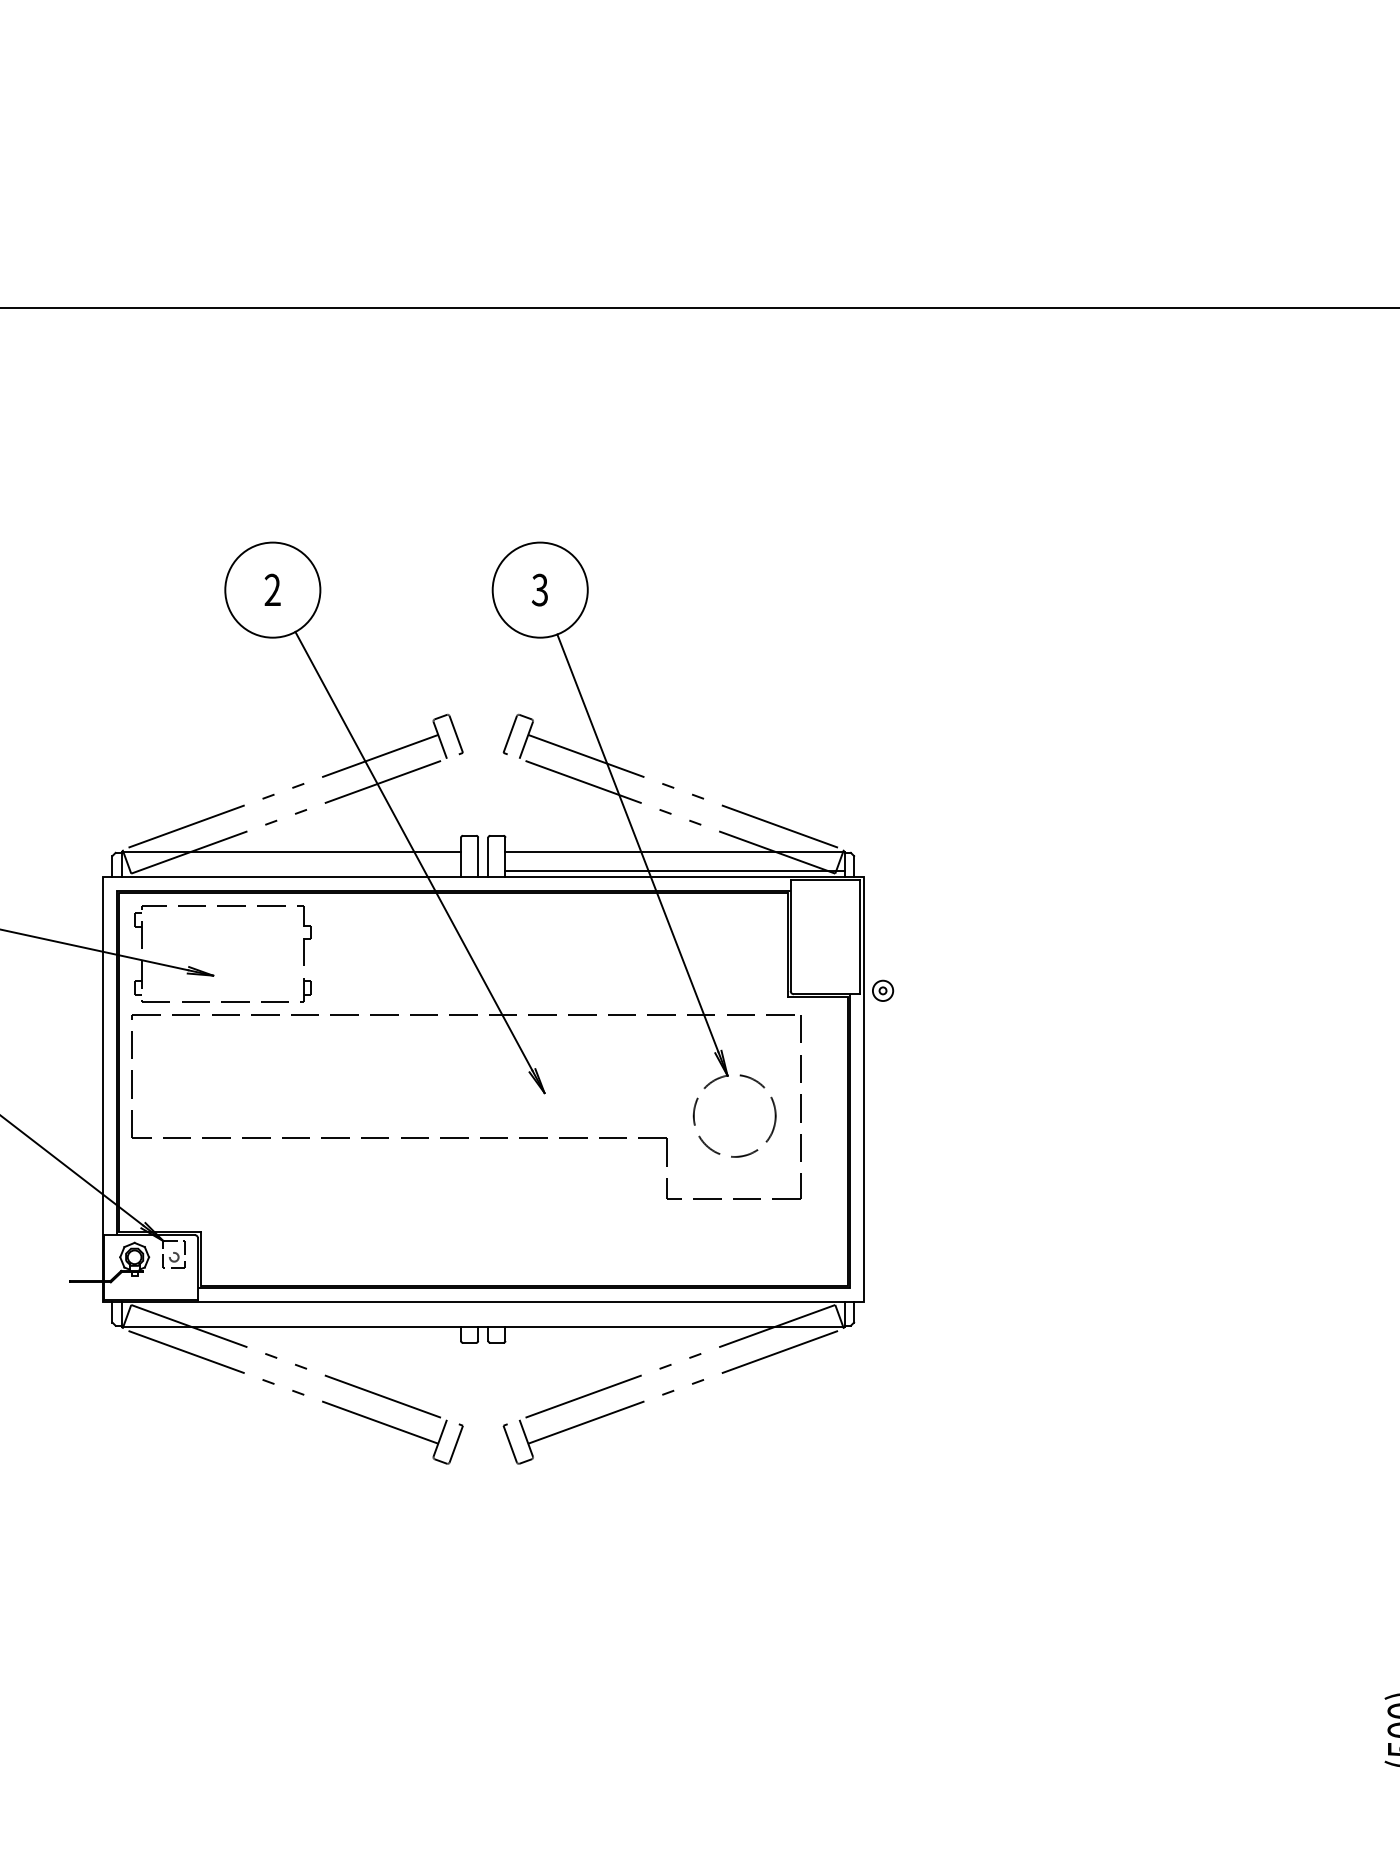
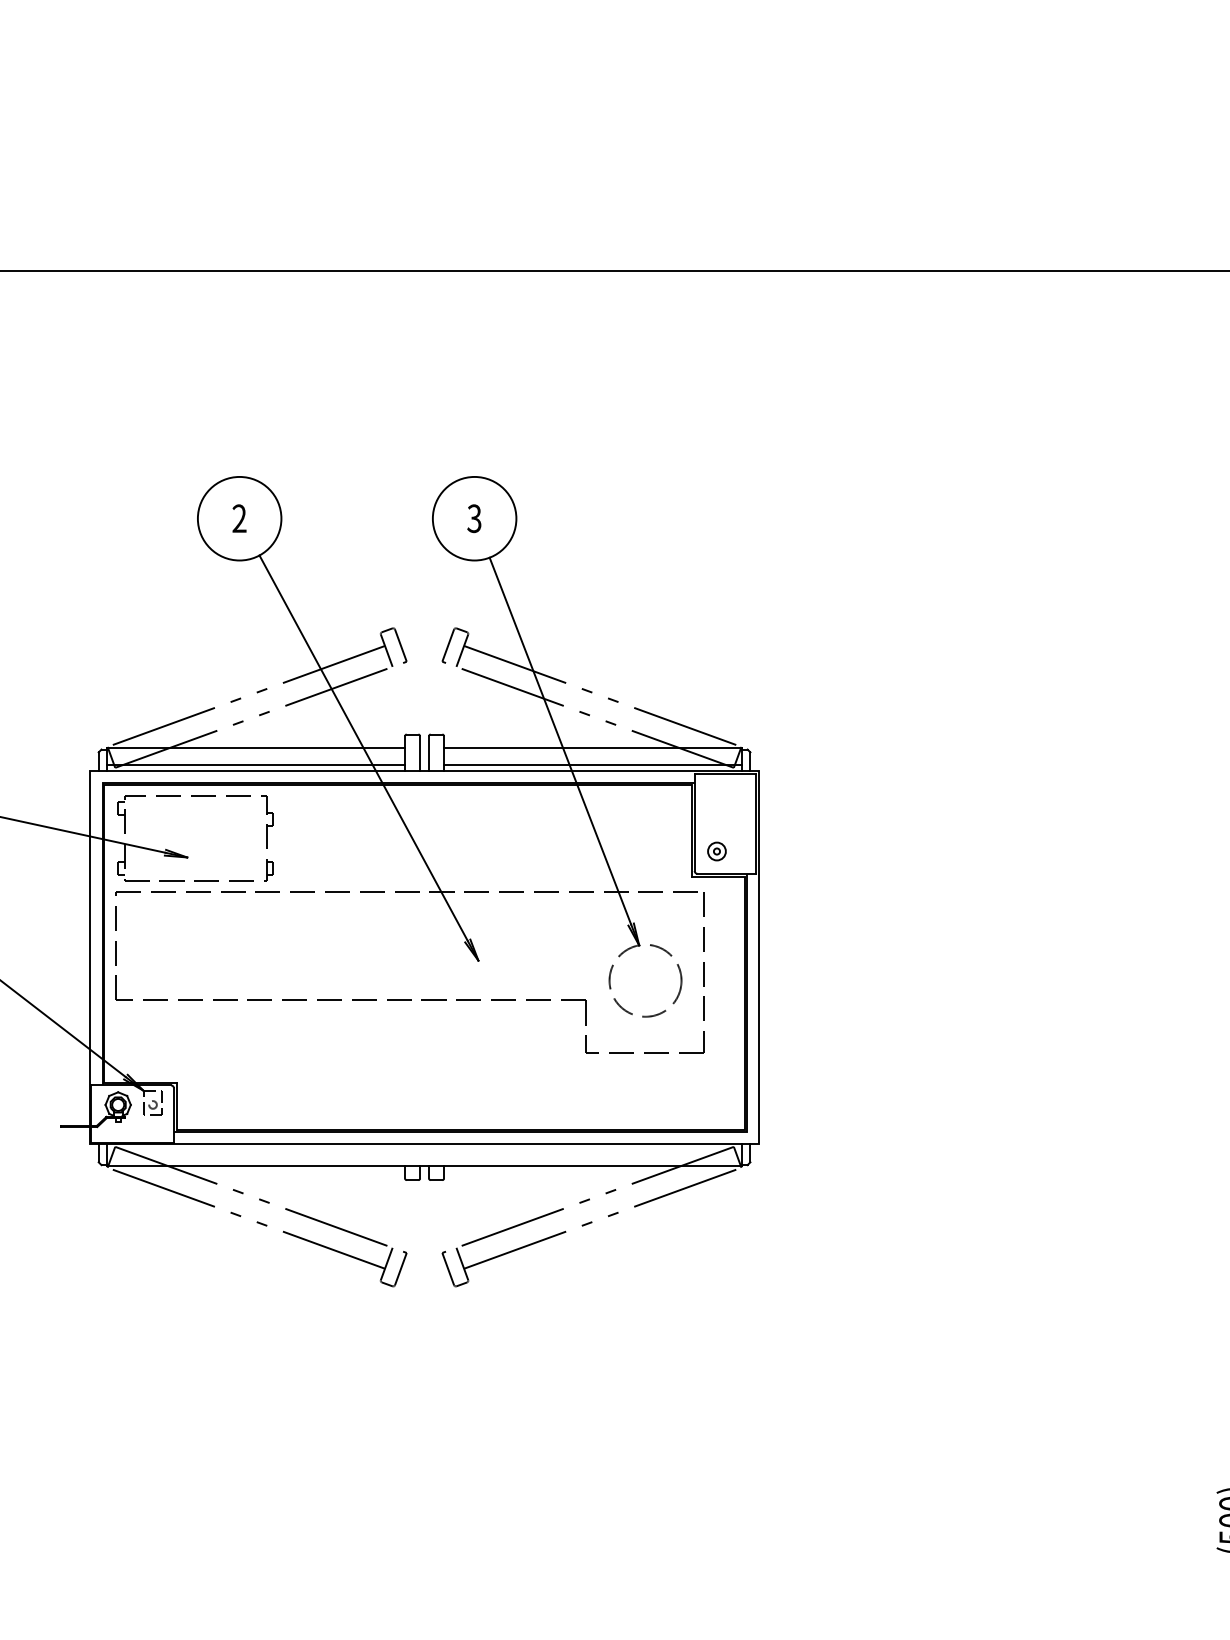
line: (291, 870) -> (256, 765), added
part: (883, 990) -> (717, 851), moved

